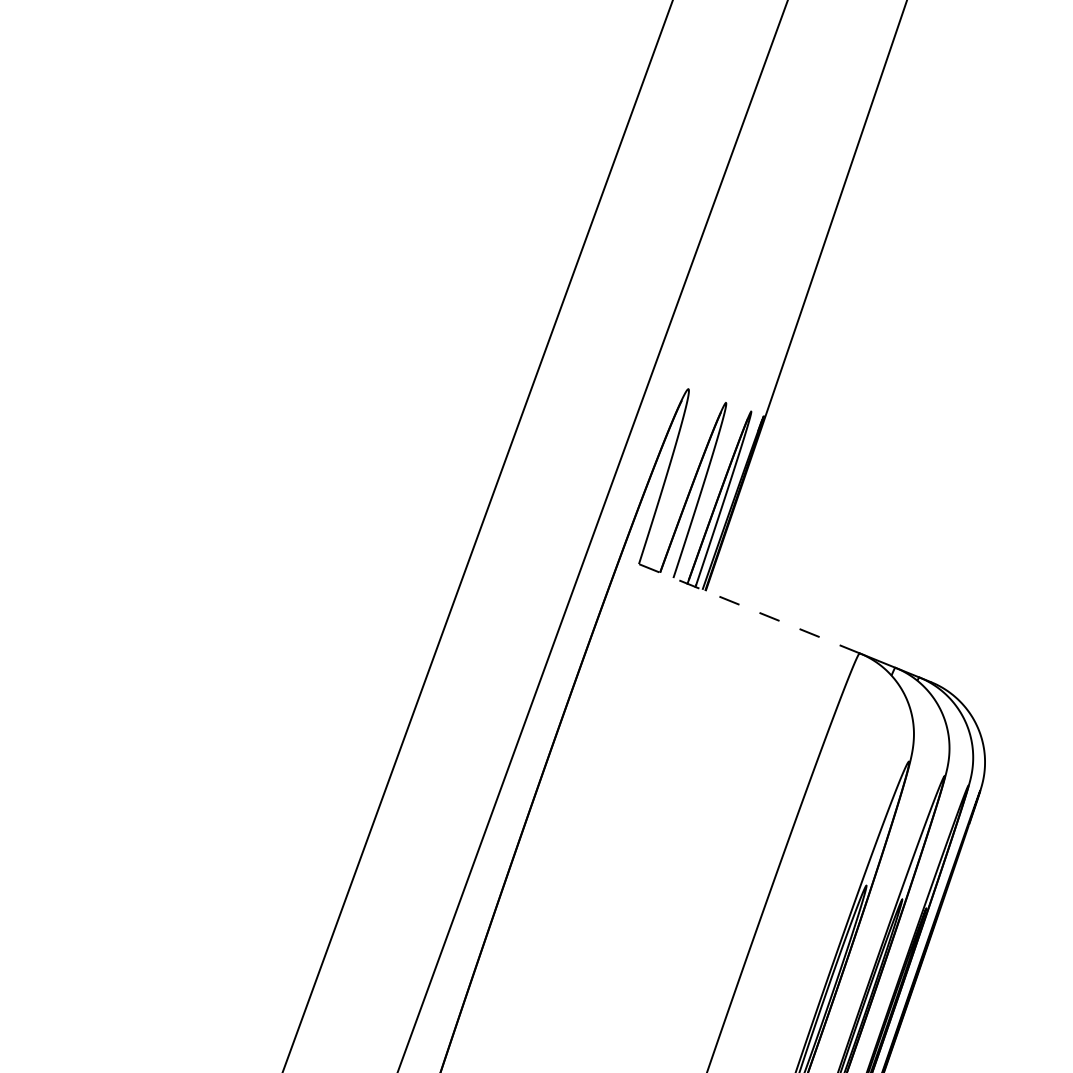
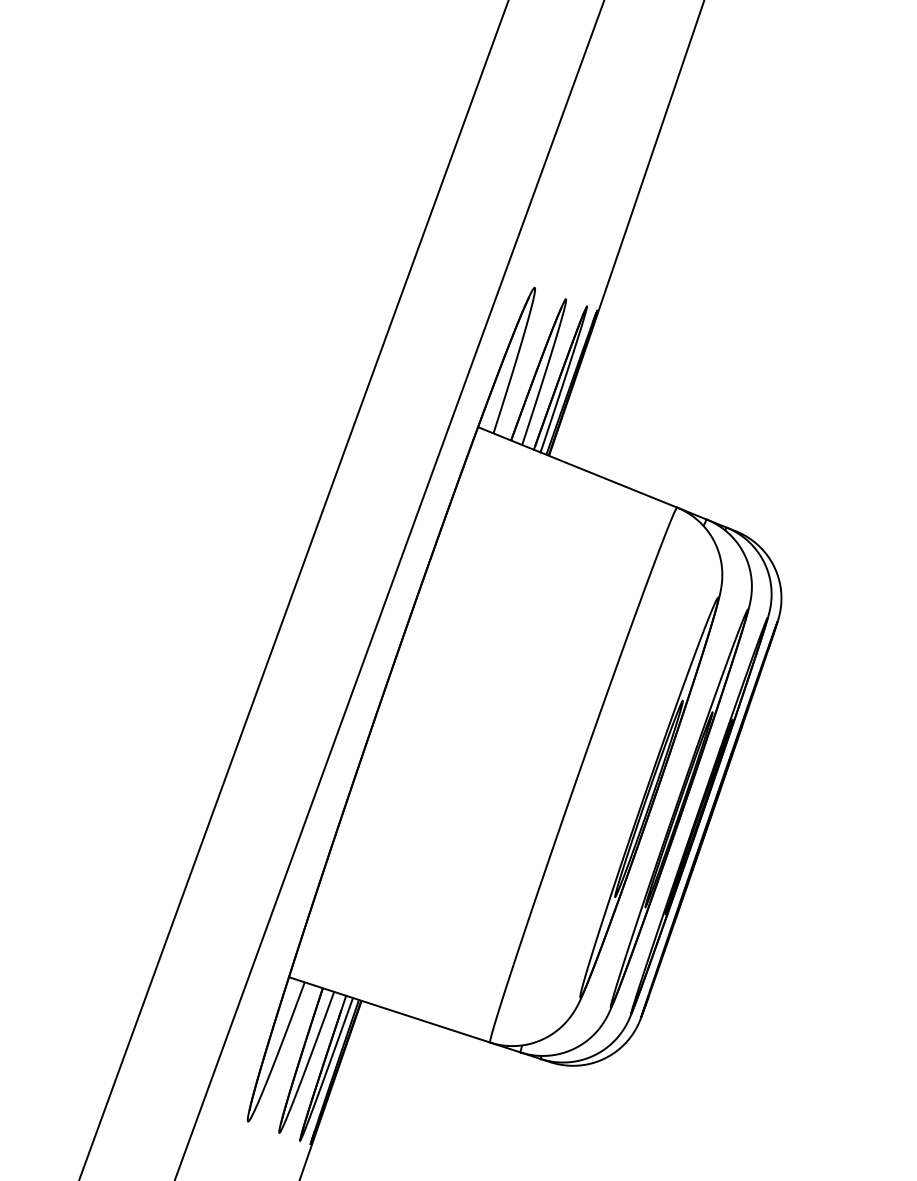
line: (739, 605) -> (577, 467), dashed -> solid

